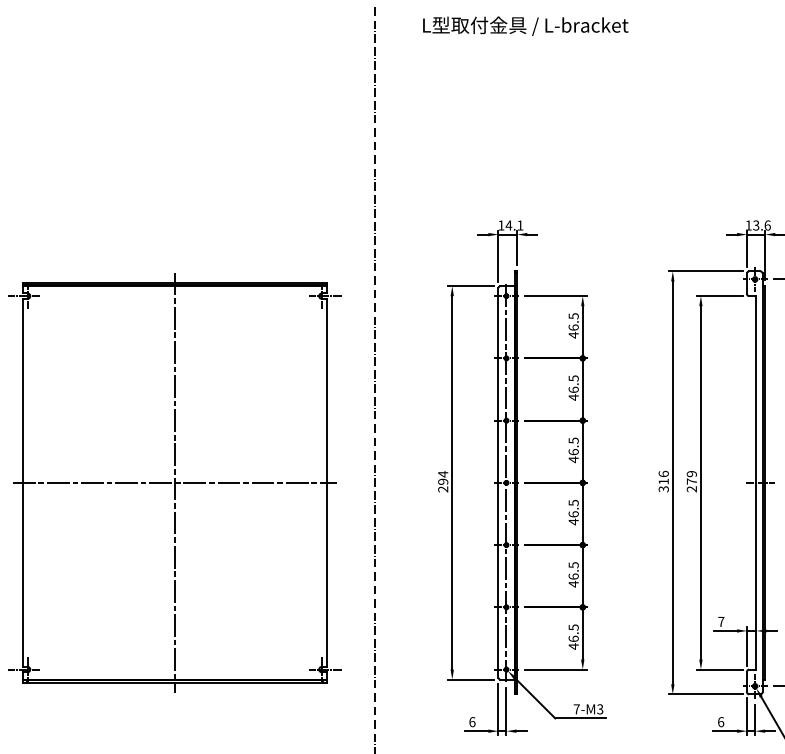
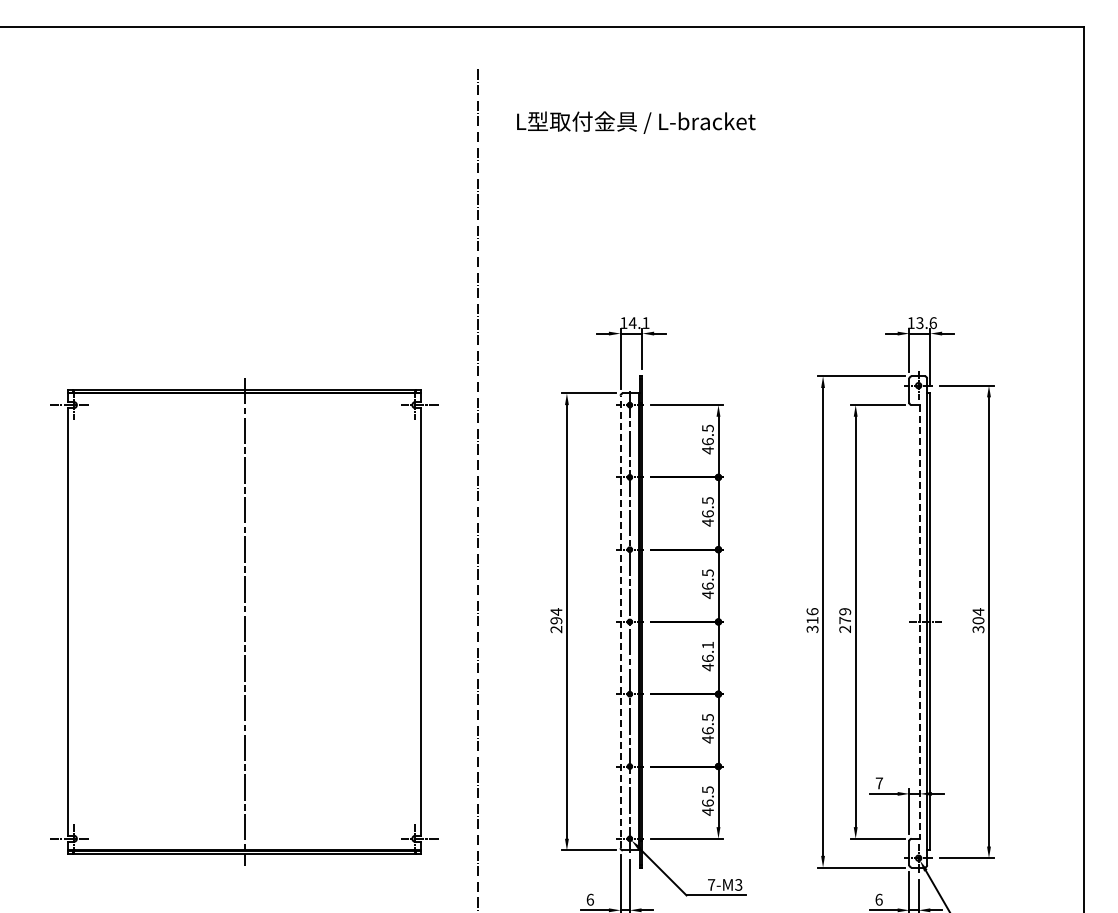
text: (525, 26) -> (636, 122), moved
line: (174, 482) -> (244, 621), removed
line: (498, 482) -> (620, 621), solid -> dashed
line: (756, 482) -> (920, 621), solid -> dashed
text: (573, 502) -> (707, 644), 46.5 -> 46.1

